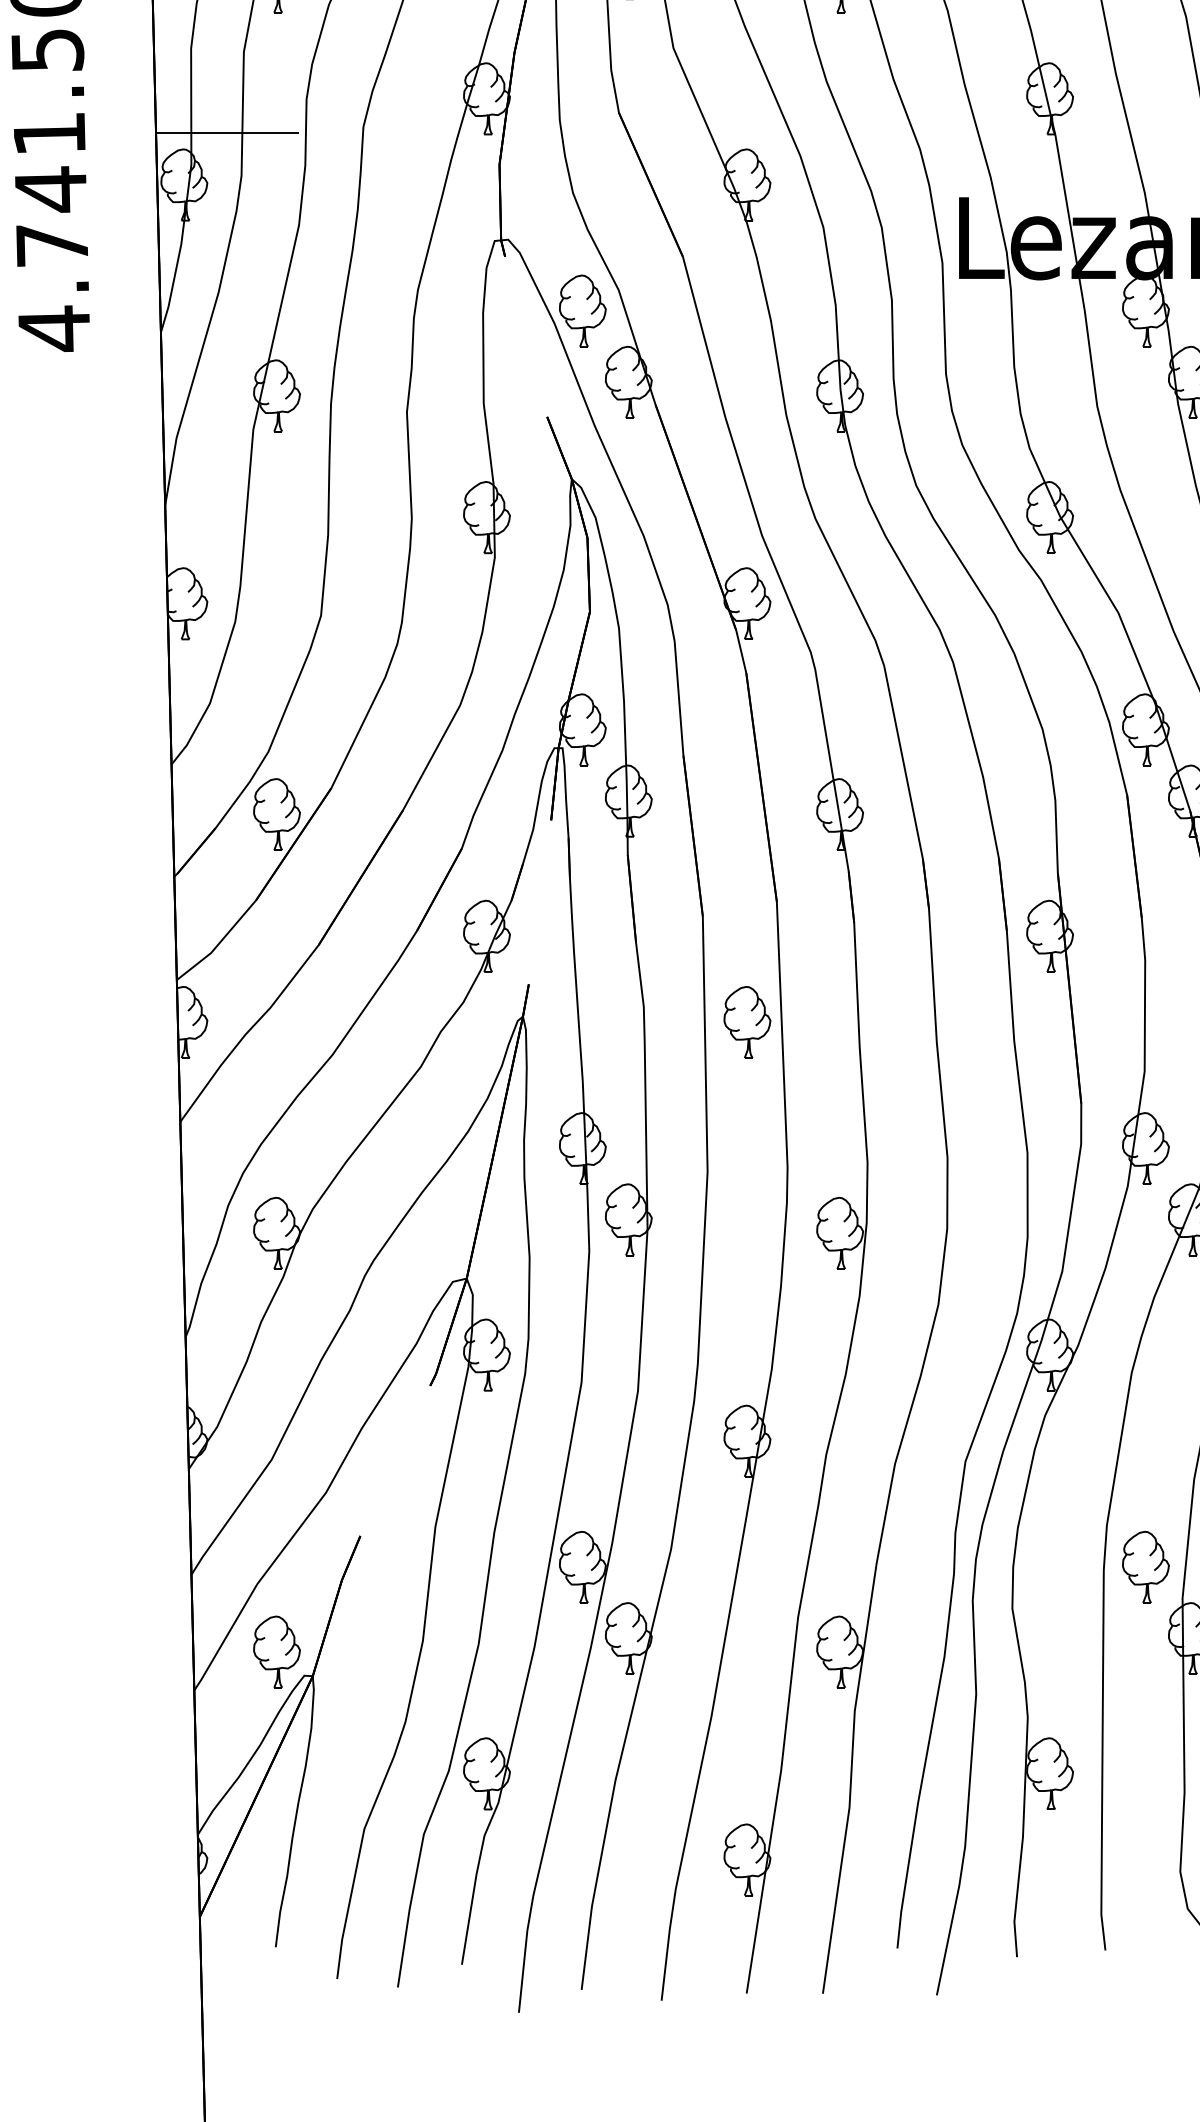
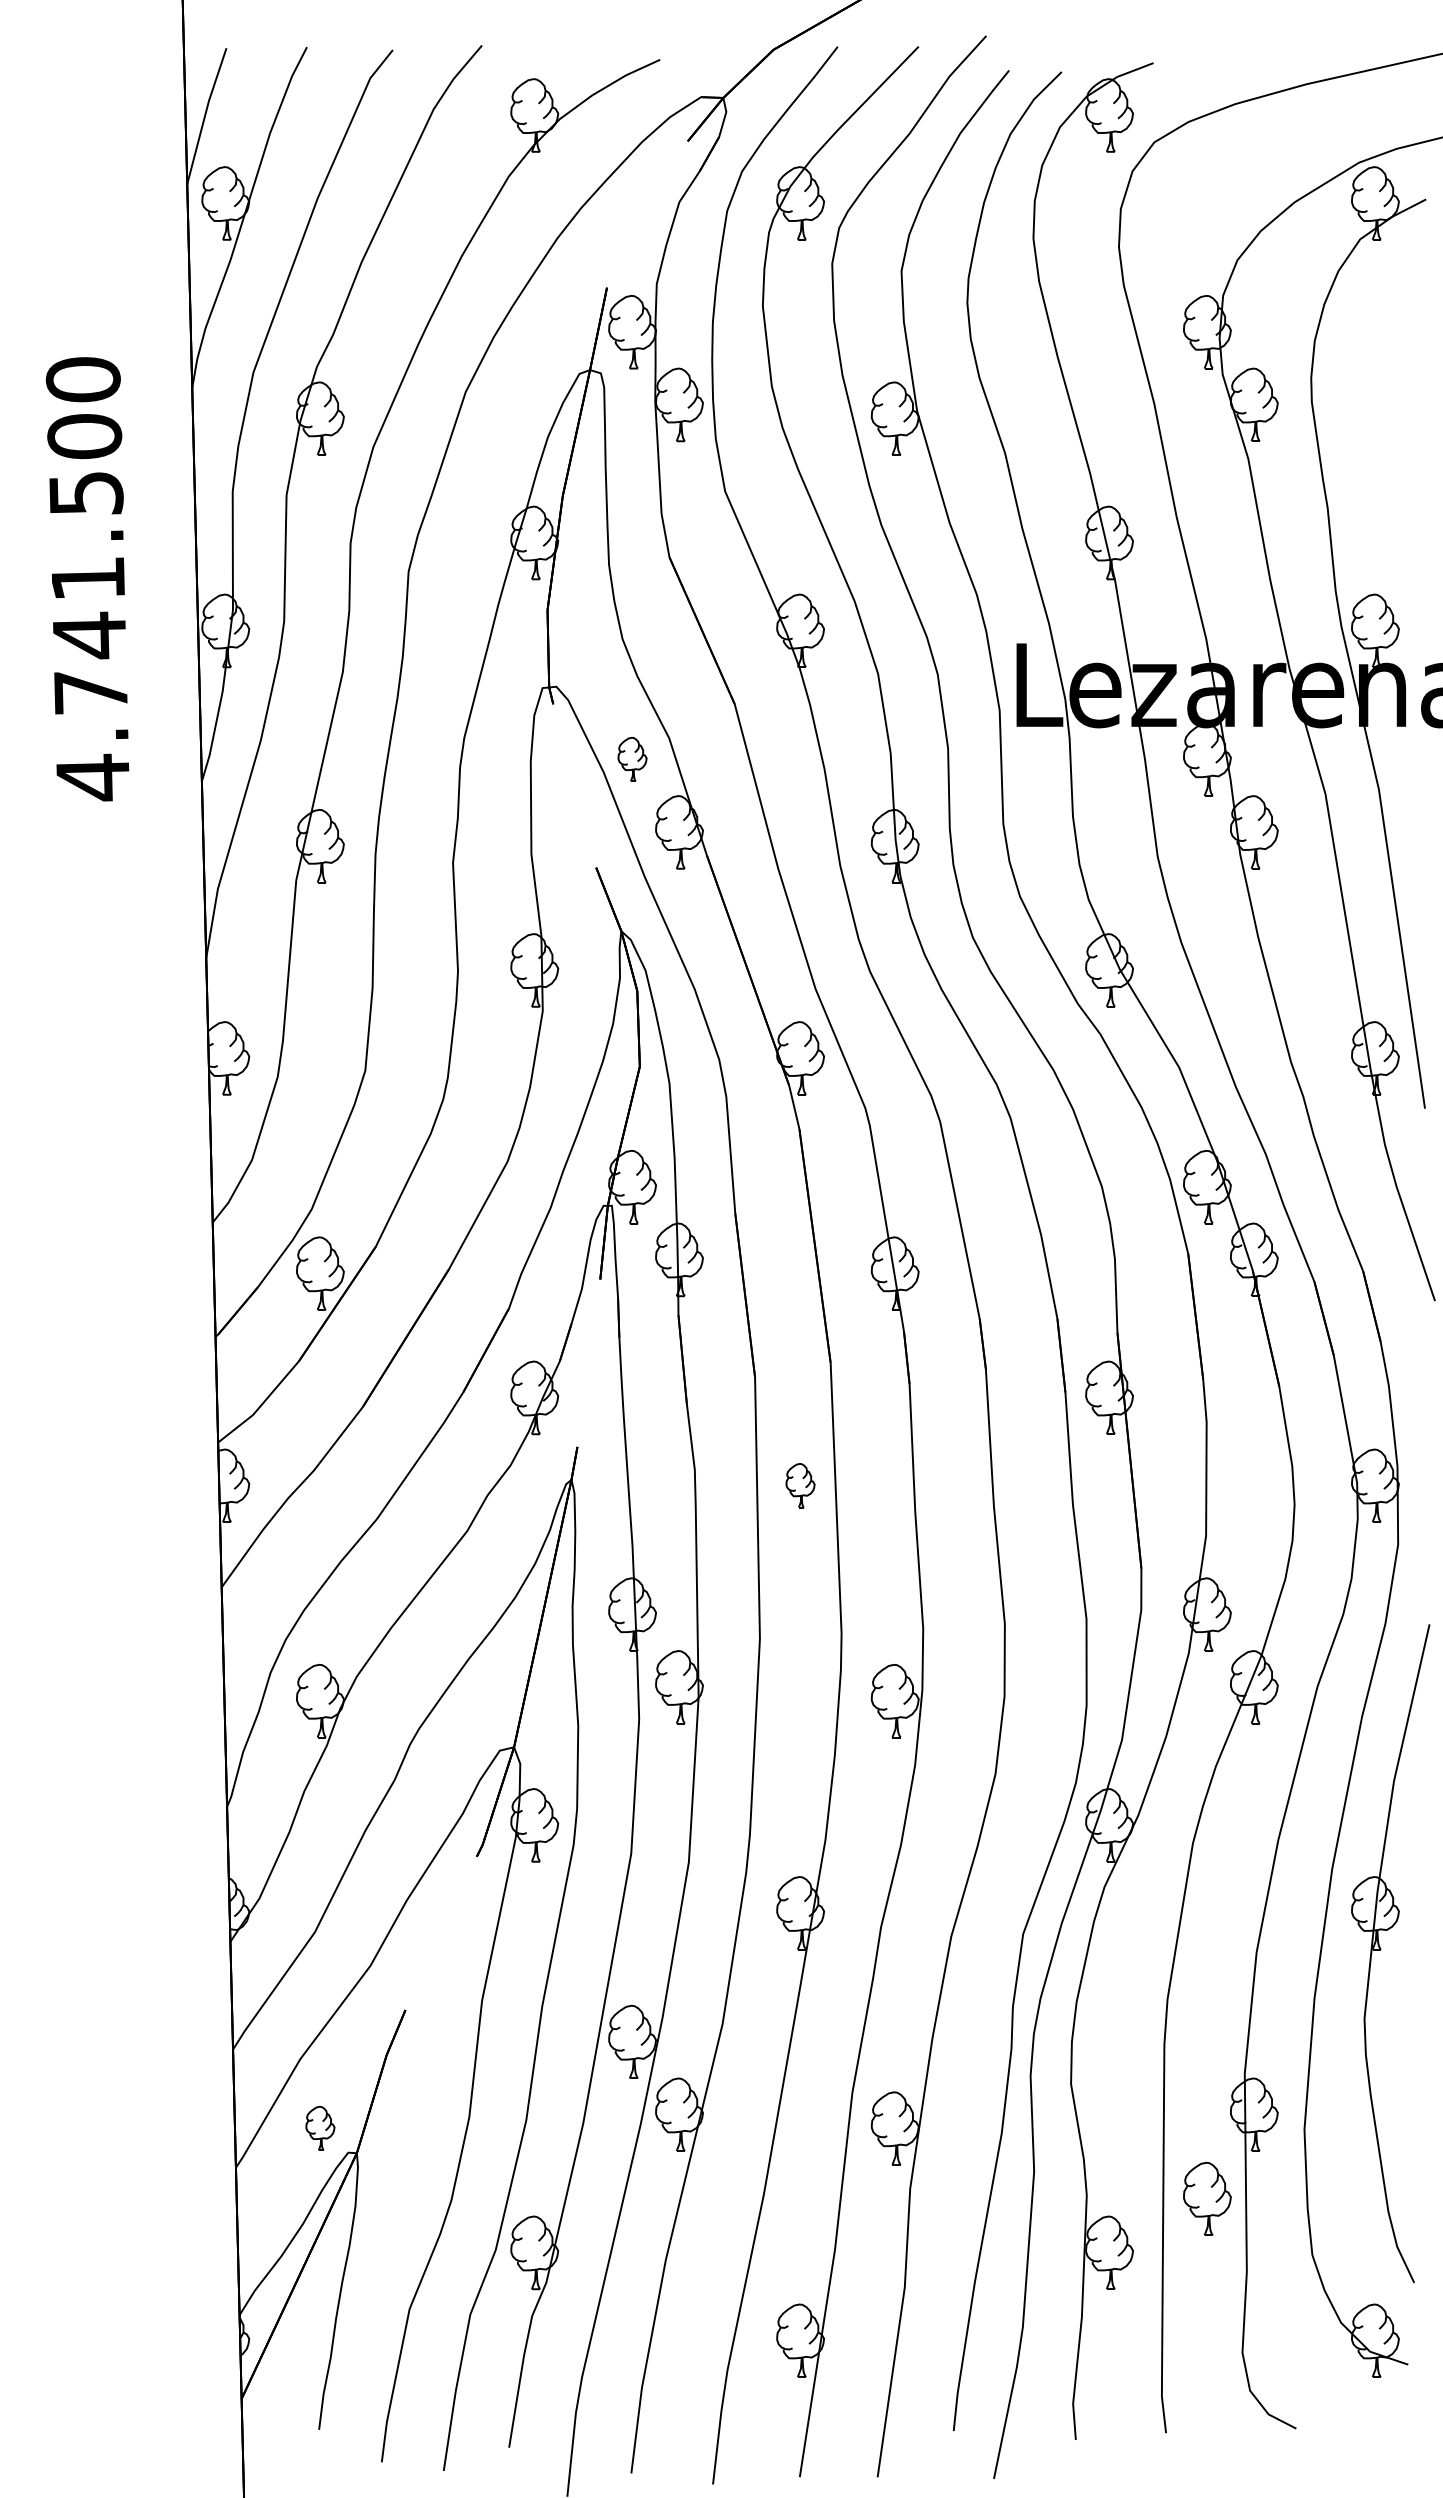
line: (226, 132) -> (268, 577), removed
part: (582, 310) -> (632, 759), size x0.6
part: (747, 1022) -> (800, 1485), size x0.6
part: (1146, 1566) -> (1207, 2198), moved
part: (277, 1652) -> (320, 2128), size x0.6

